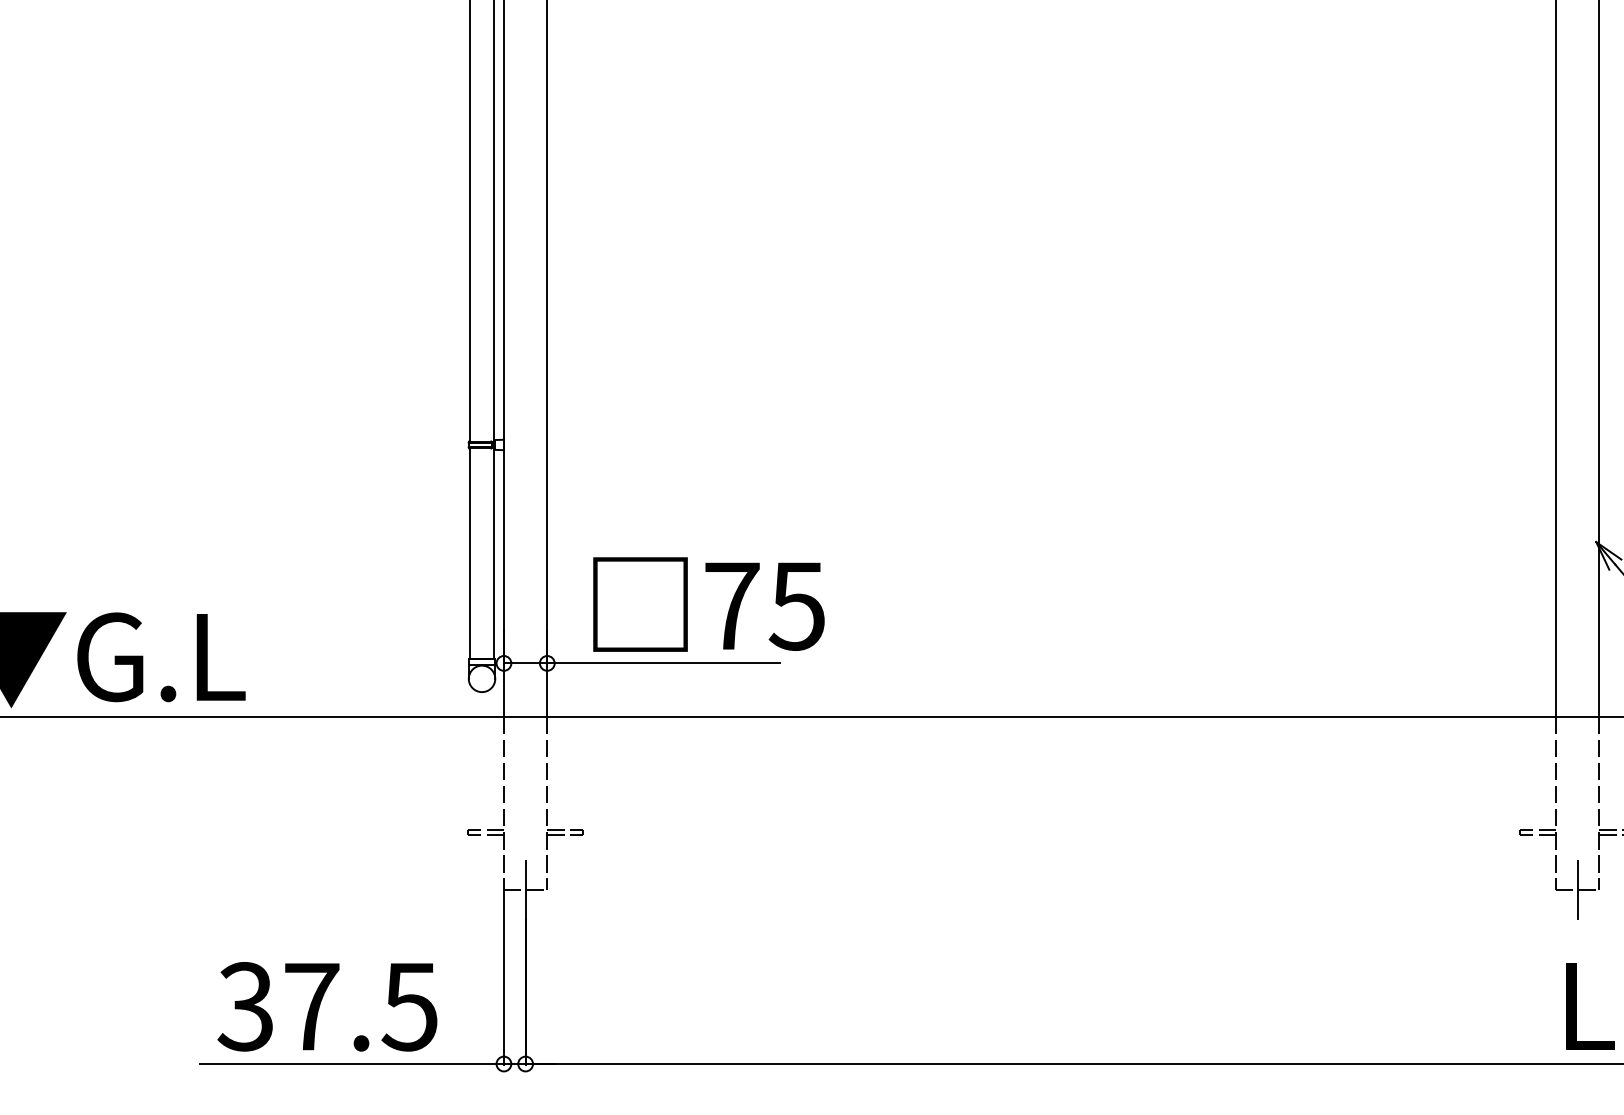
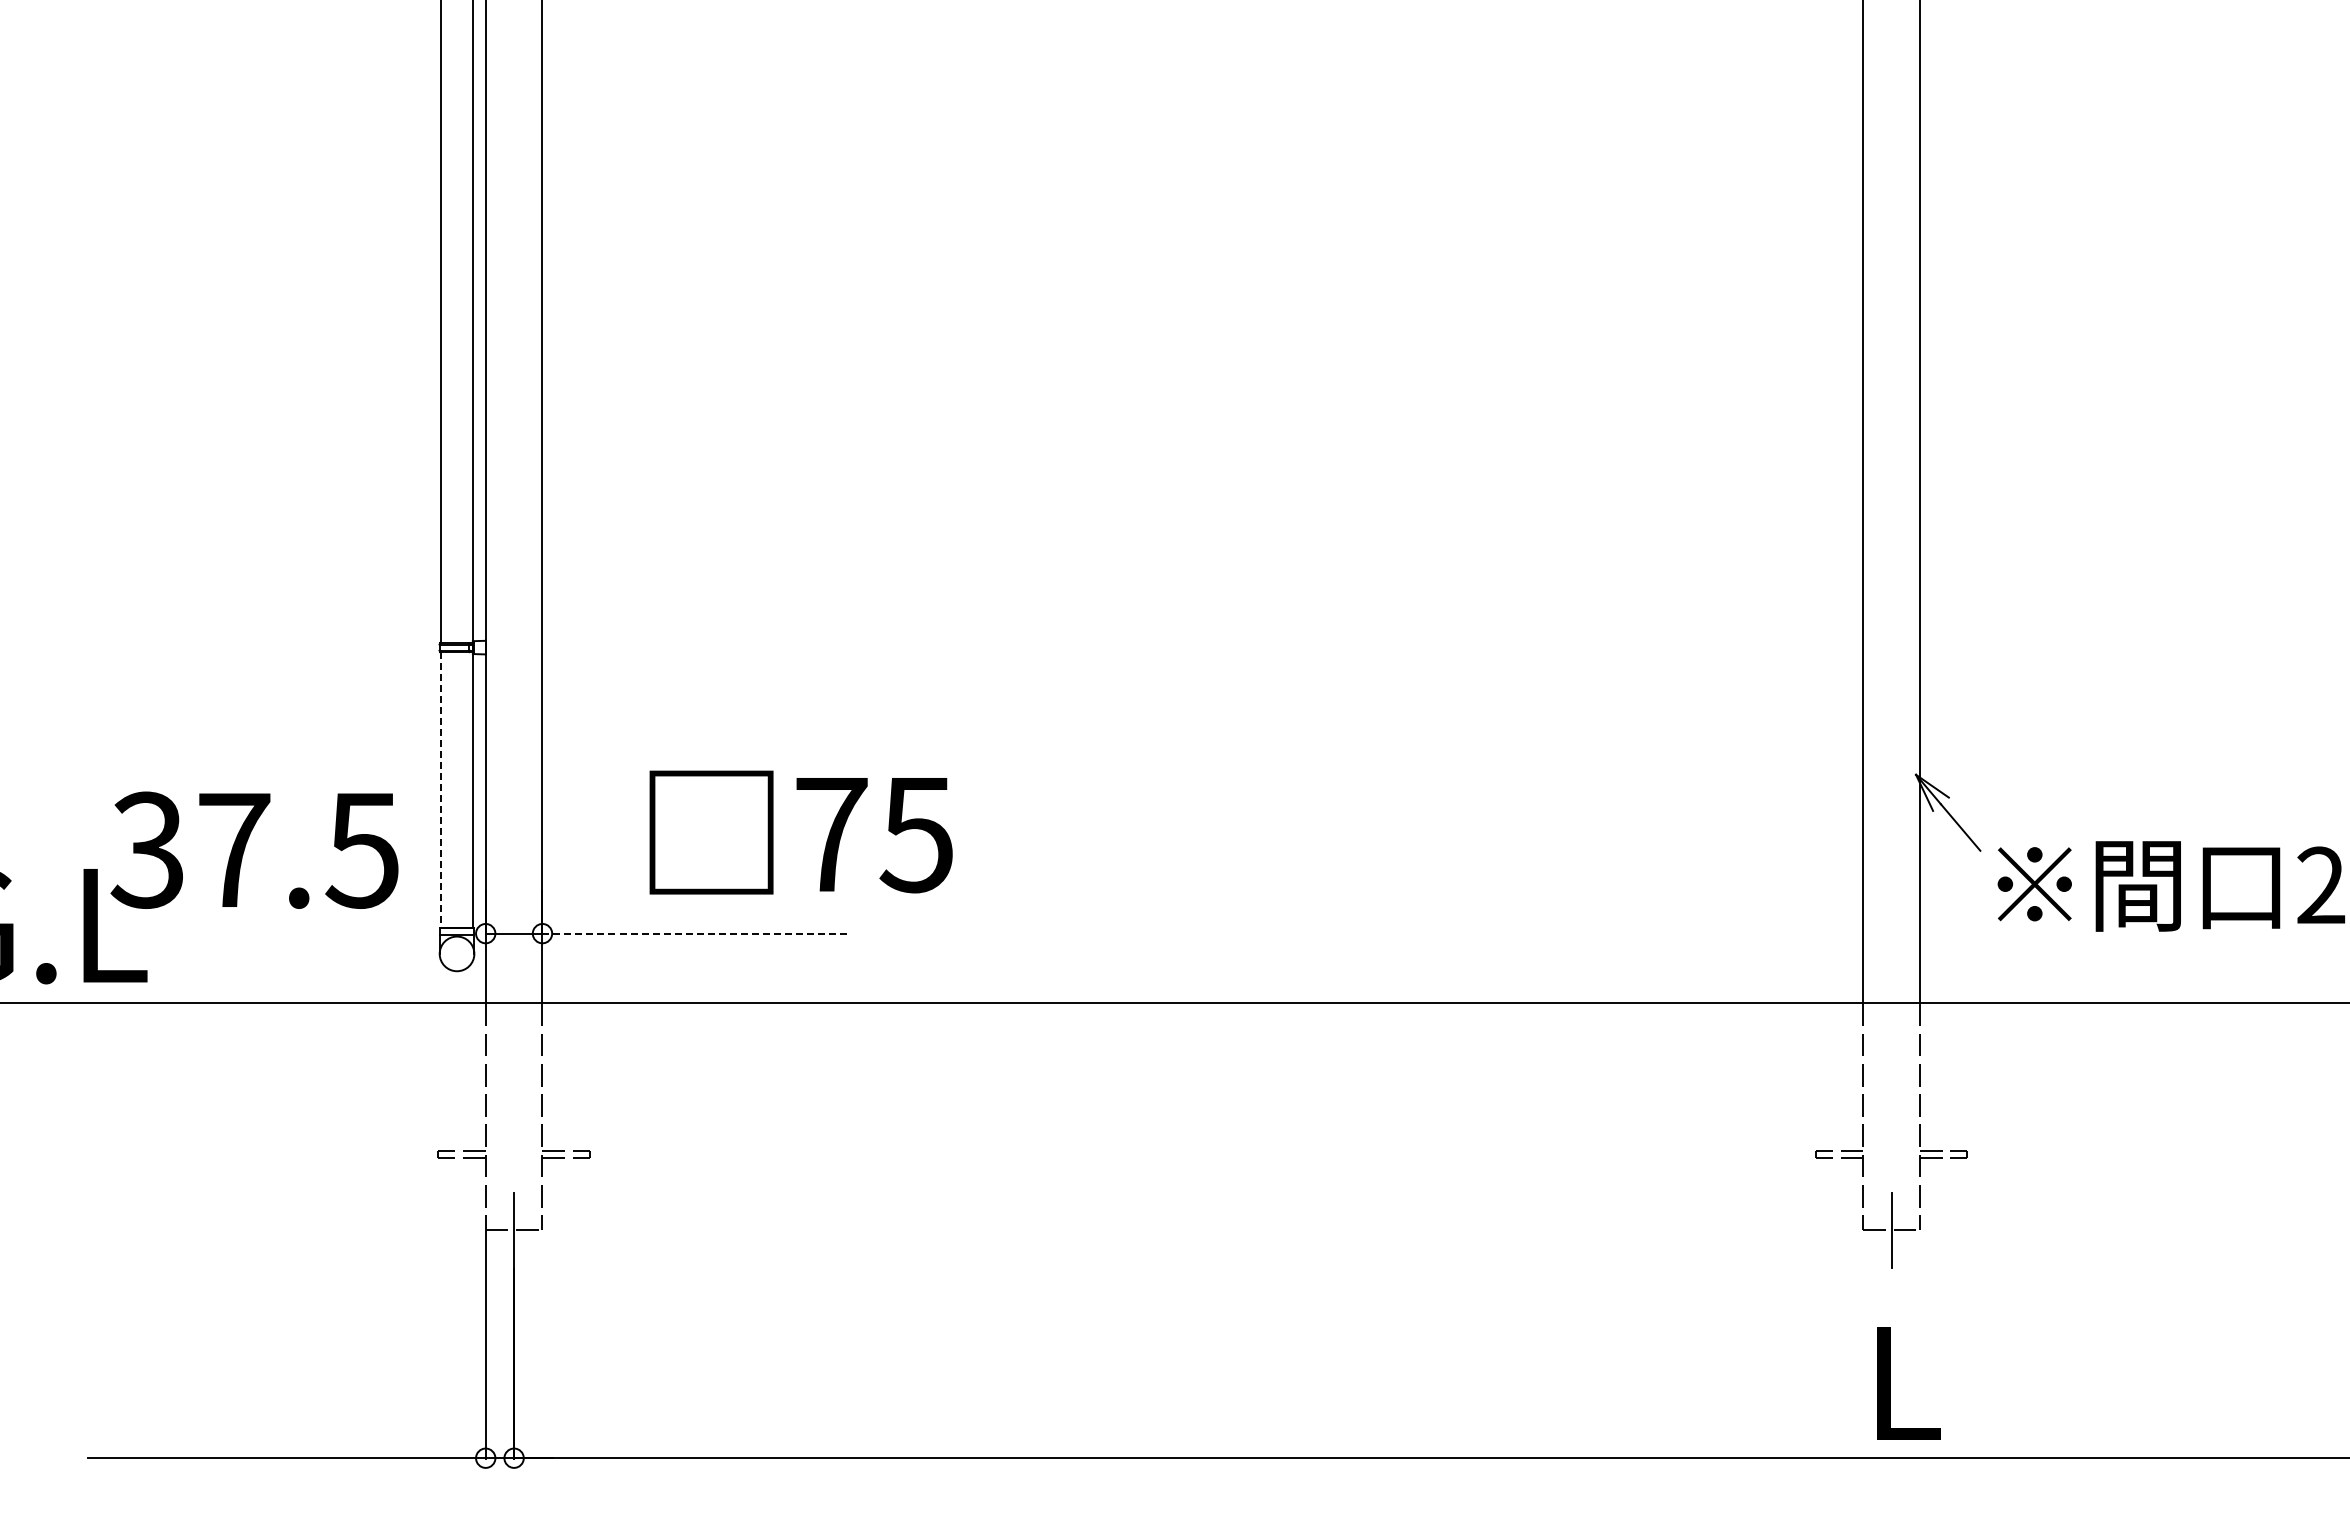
line: (470, 553) -> (441, 789), solid -> dashed
text: (708, 604) -> (800, 832), moved
line: (664, 663) -> (695, 933), solid -> dashed
text: (327, 1006) -> (254, 849), moved

